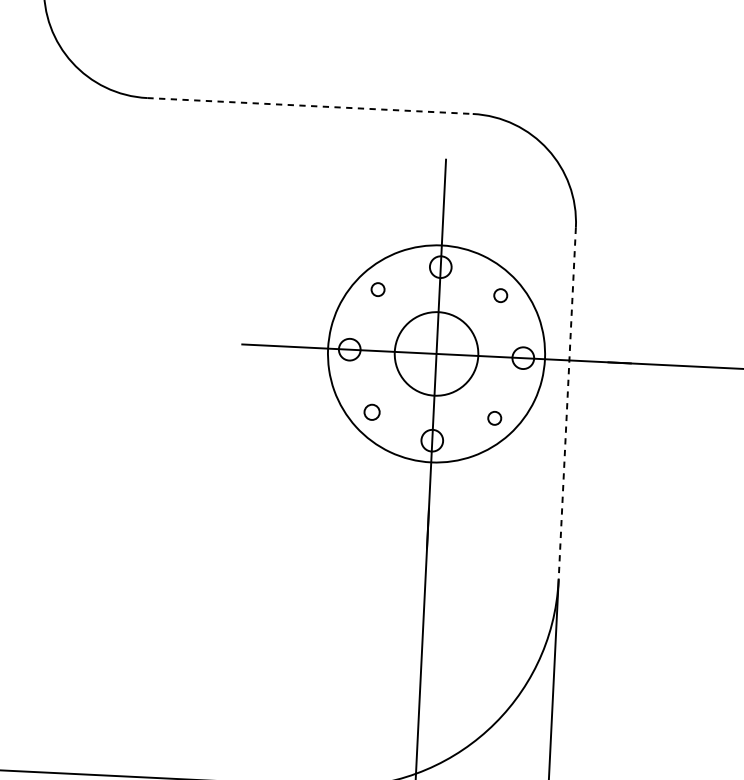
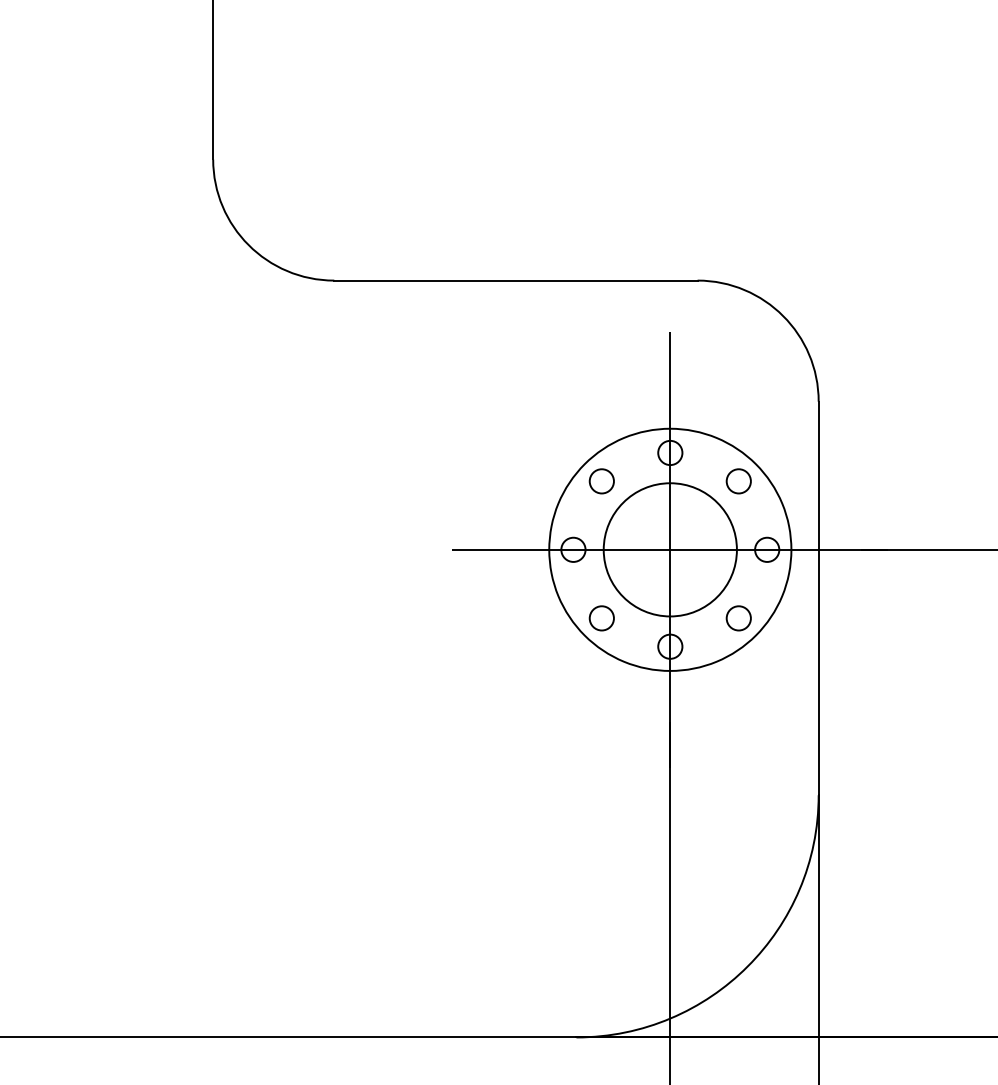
line: (309, 105) -> (515, 280), dashed -> solid
circle: (377, 289) -> (601, 481), size x1.67
circle: (500, 295) -> (738, 481), size x1.67
circle: (435, 353) -> (669, 549), size x1.43
line: (567, 404) -> (818, 598), dashed -> solid
circle: (371, 412) -> (601, 618), size x1.43
circle: (494, 418) -> (738, 618), size x1.67

